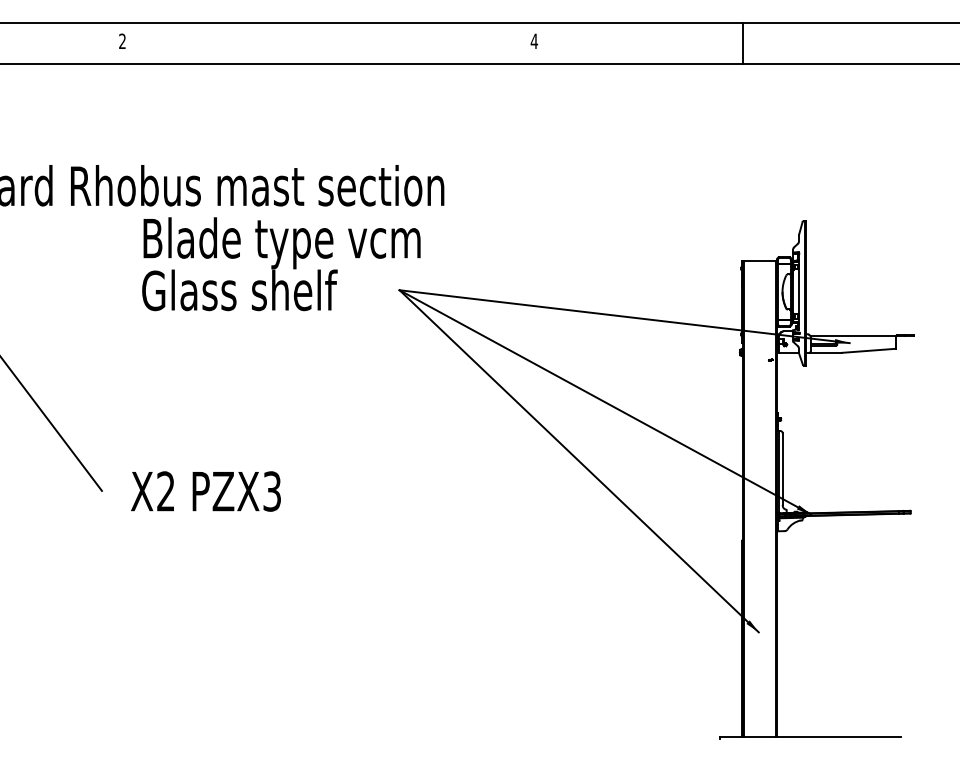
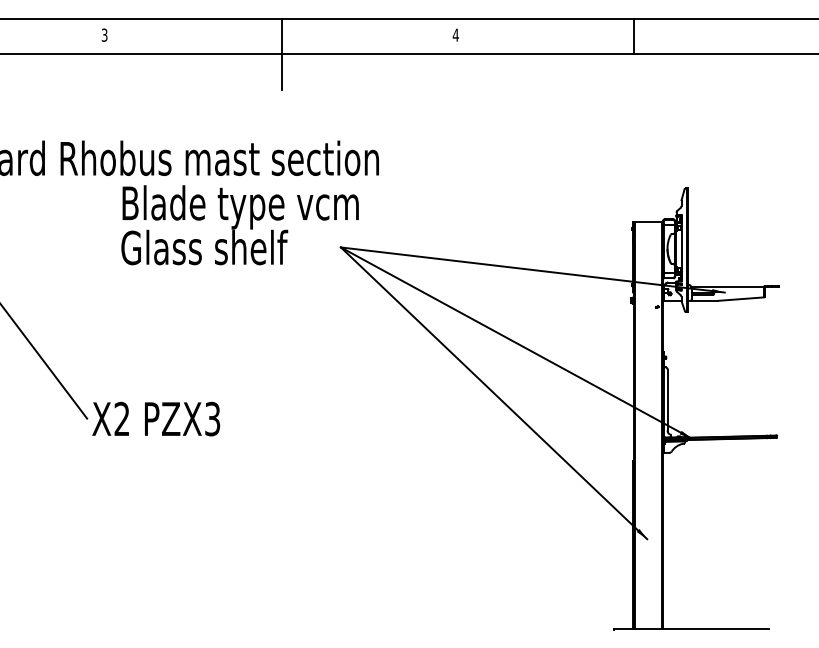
text: (122, 41) -> (104, 35), 2 -> 3
line: (330, 63) -> (282, 54), added
text: (205, 491) -> (155, 419), moved

